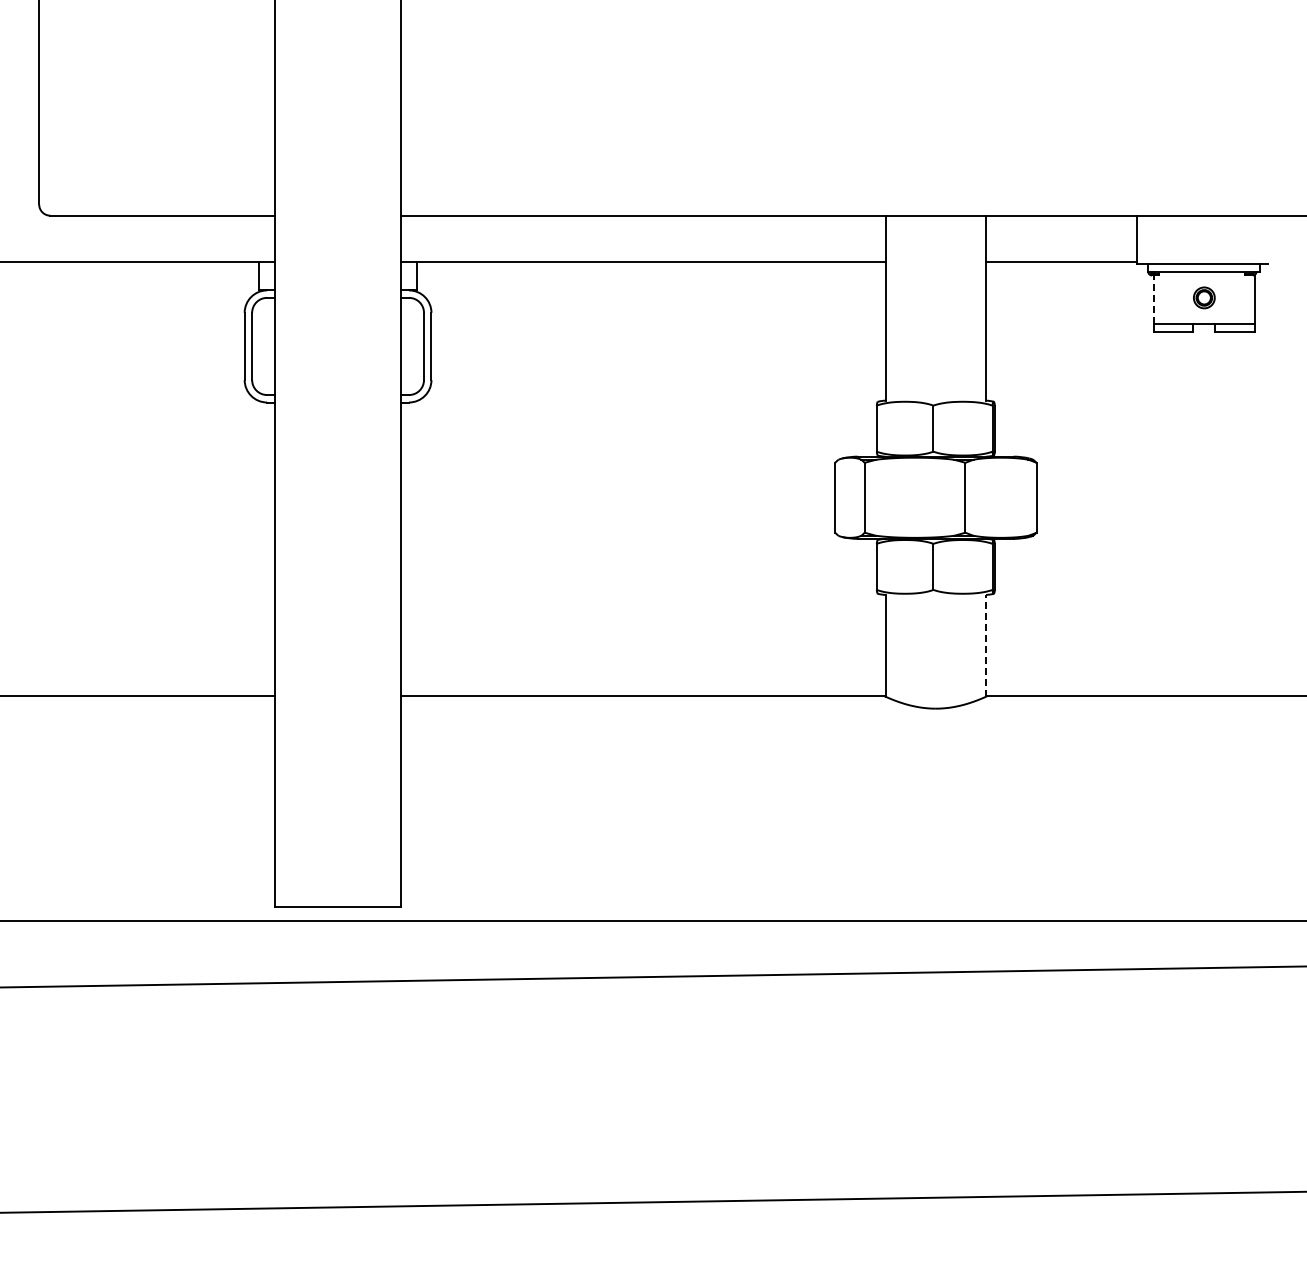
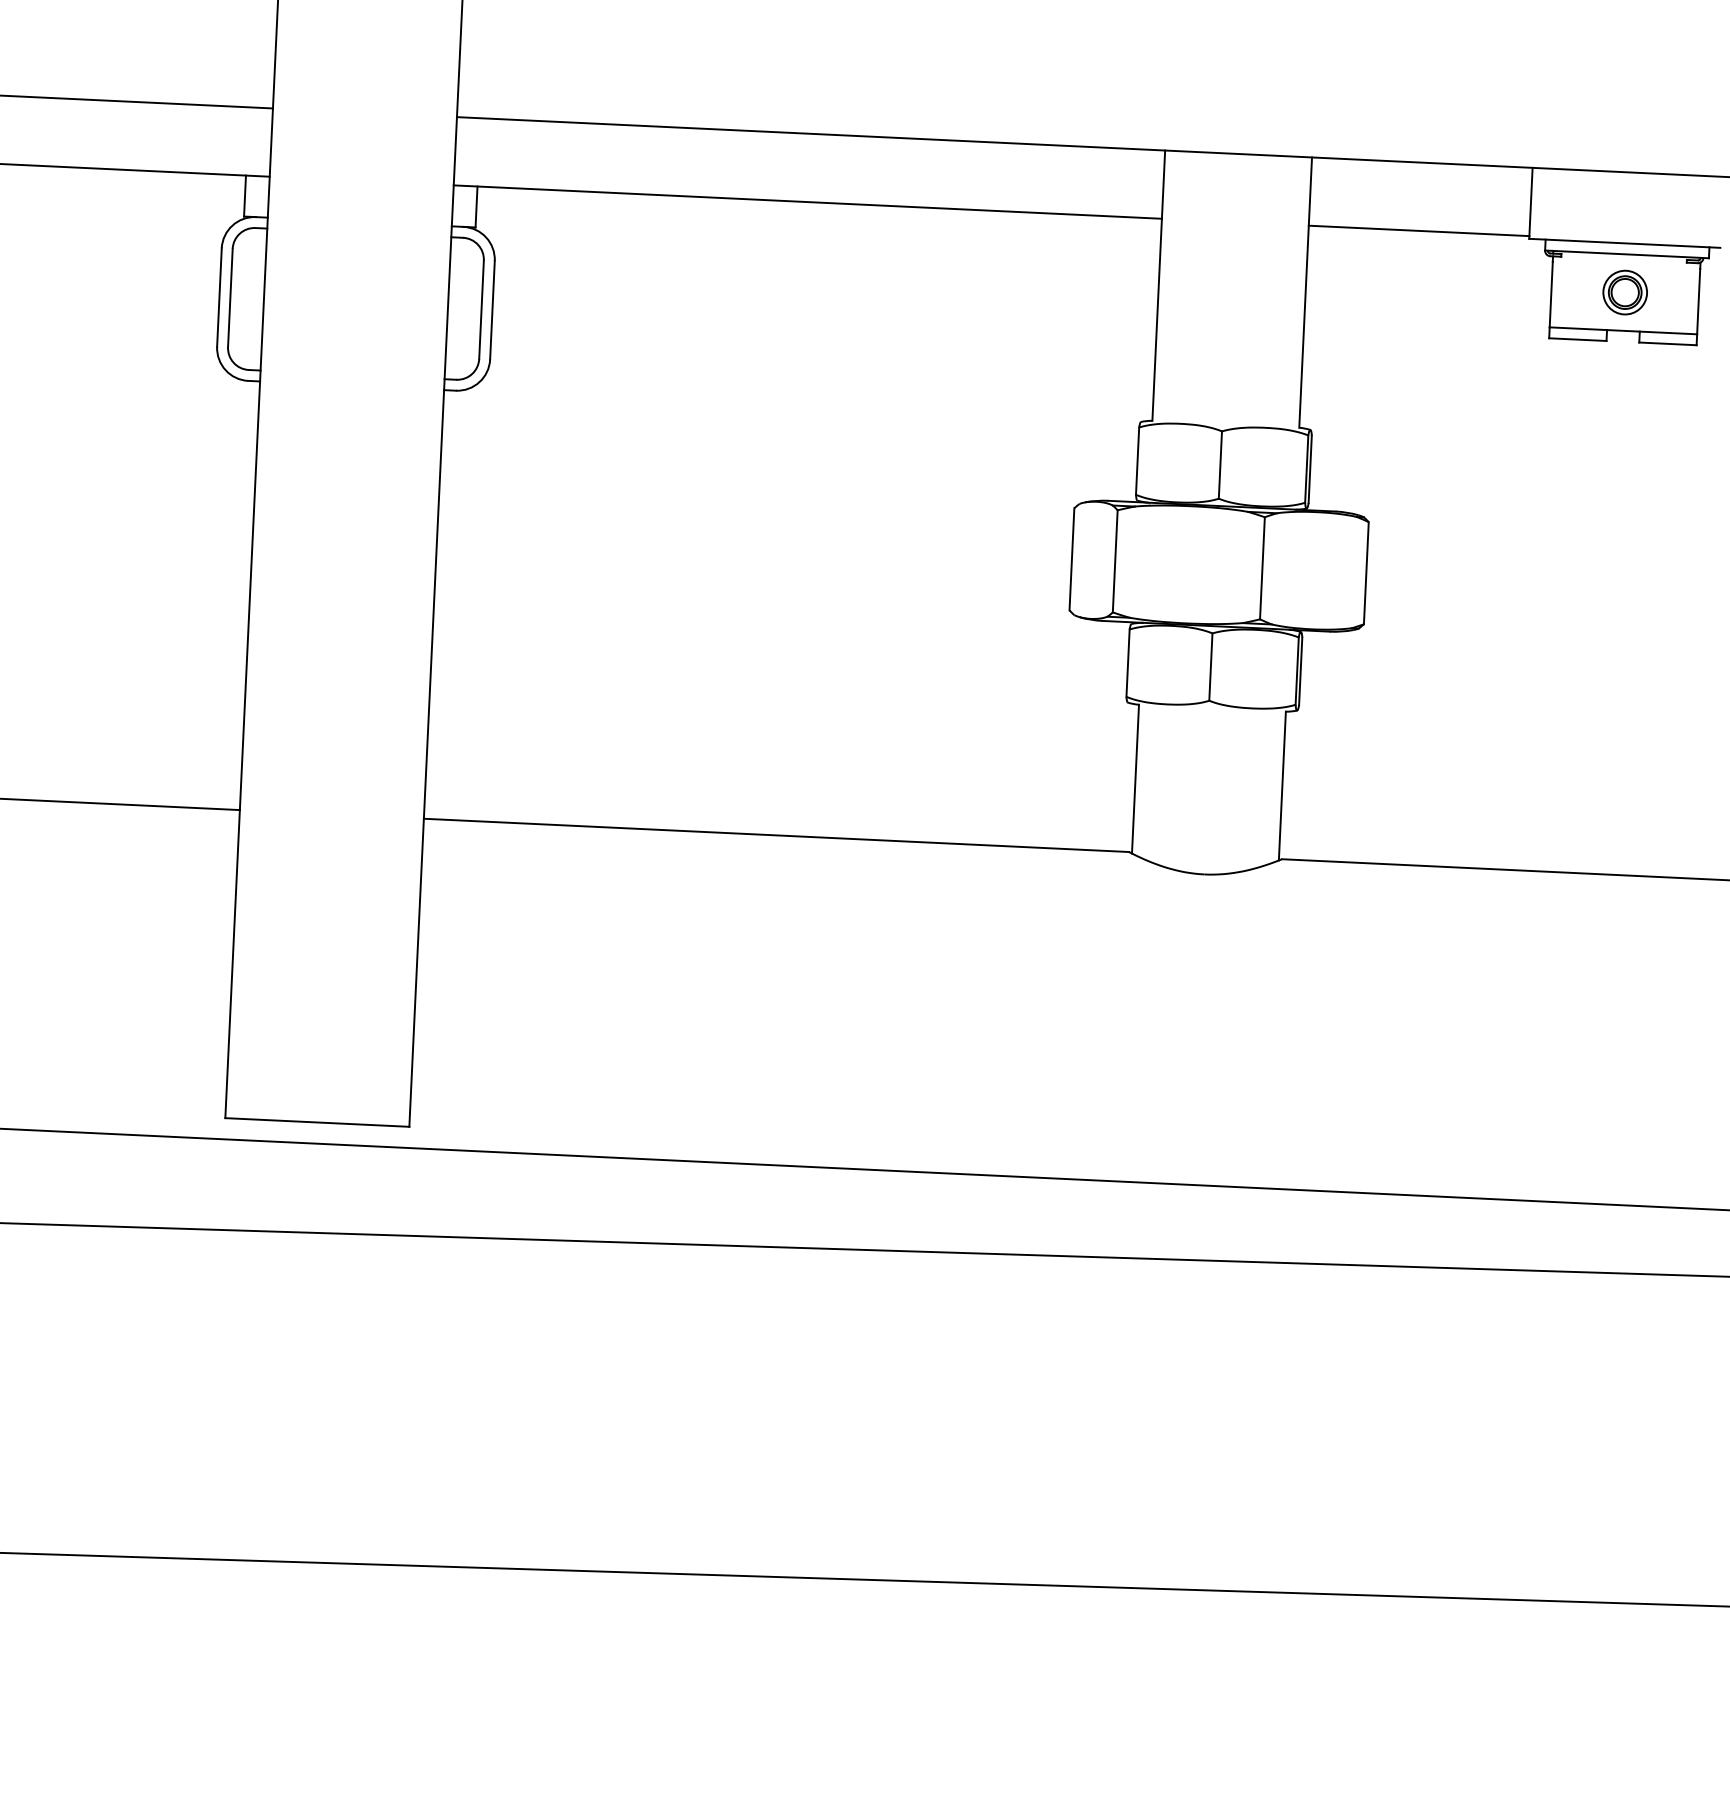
part: (1204, 297) -> (1625, 292), size x1.43
line: (1153, 301) -> (1550, 294), dashed -> solid
line: (986, 645) -> (1282, 785), dashed -> solid

